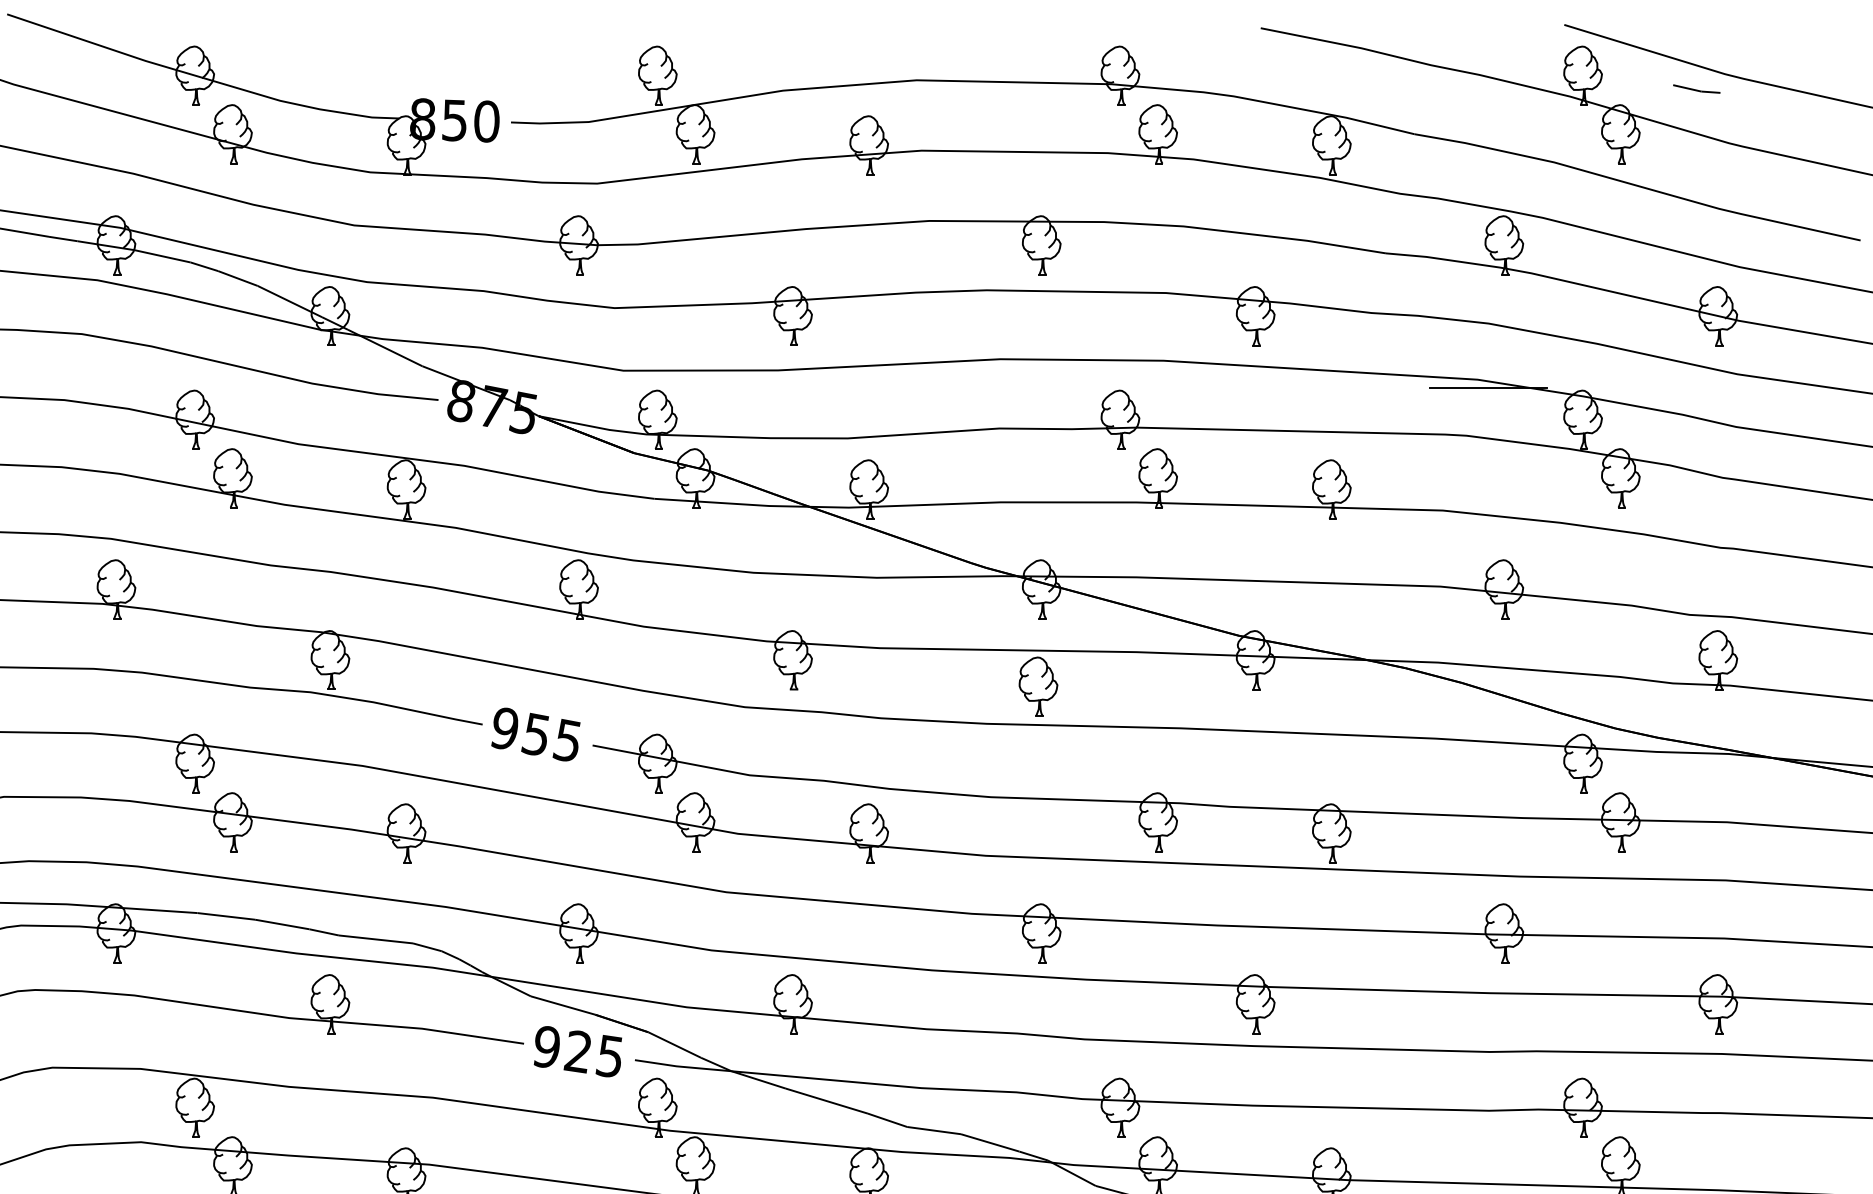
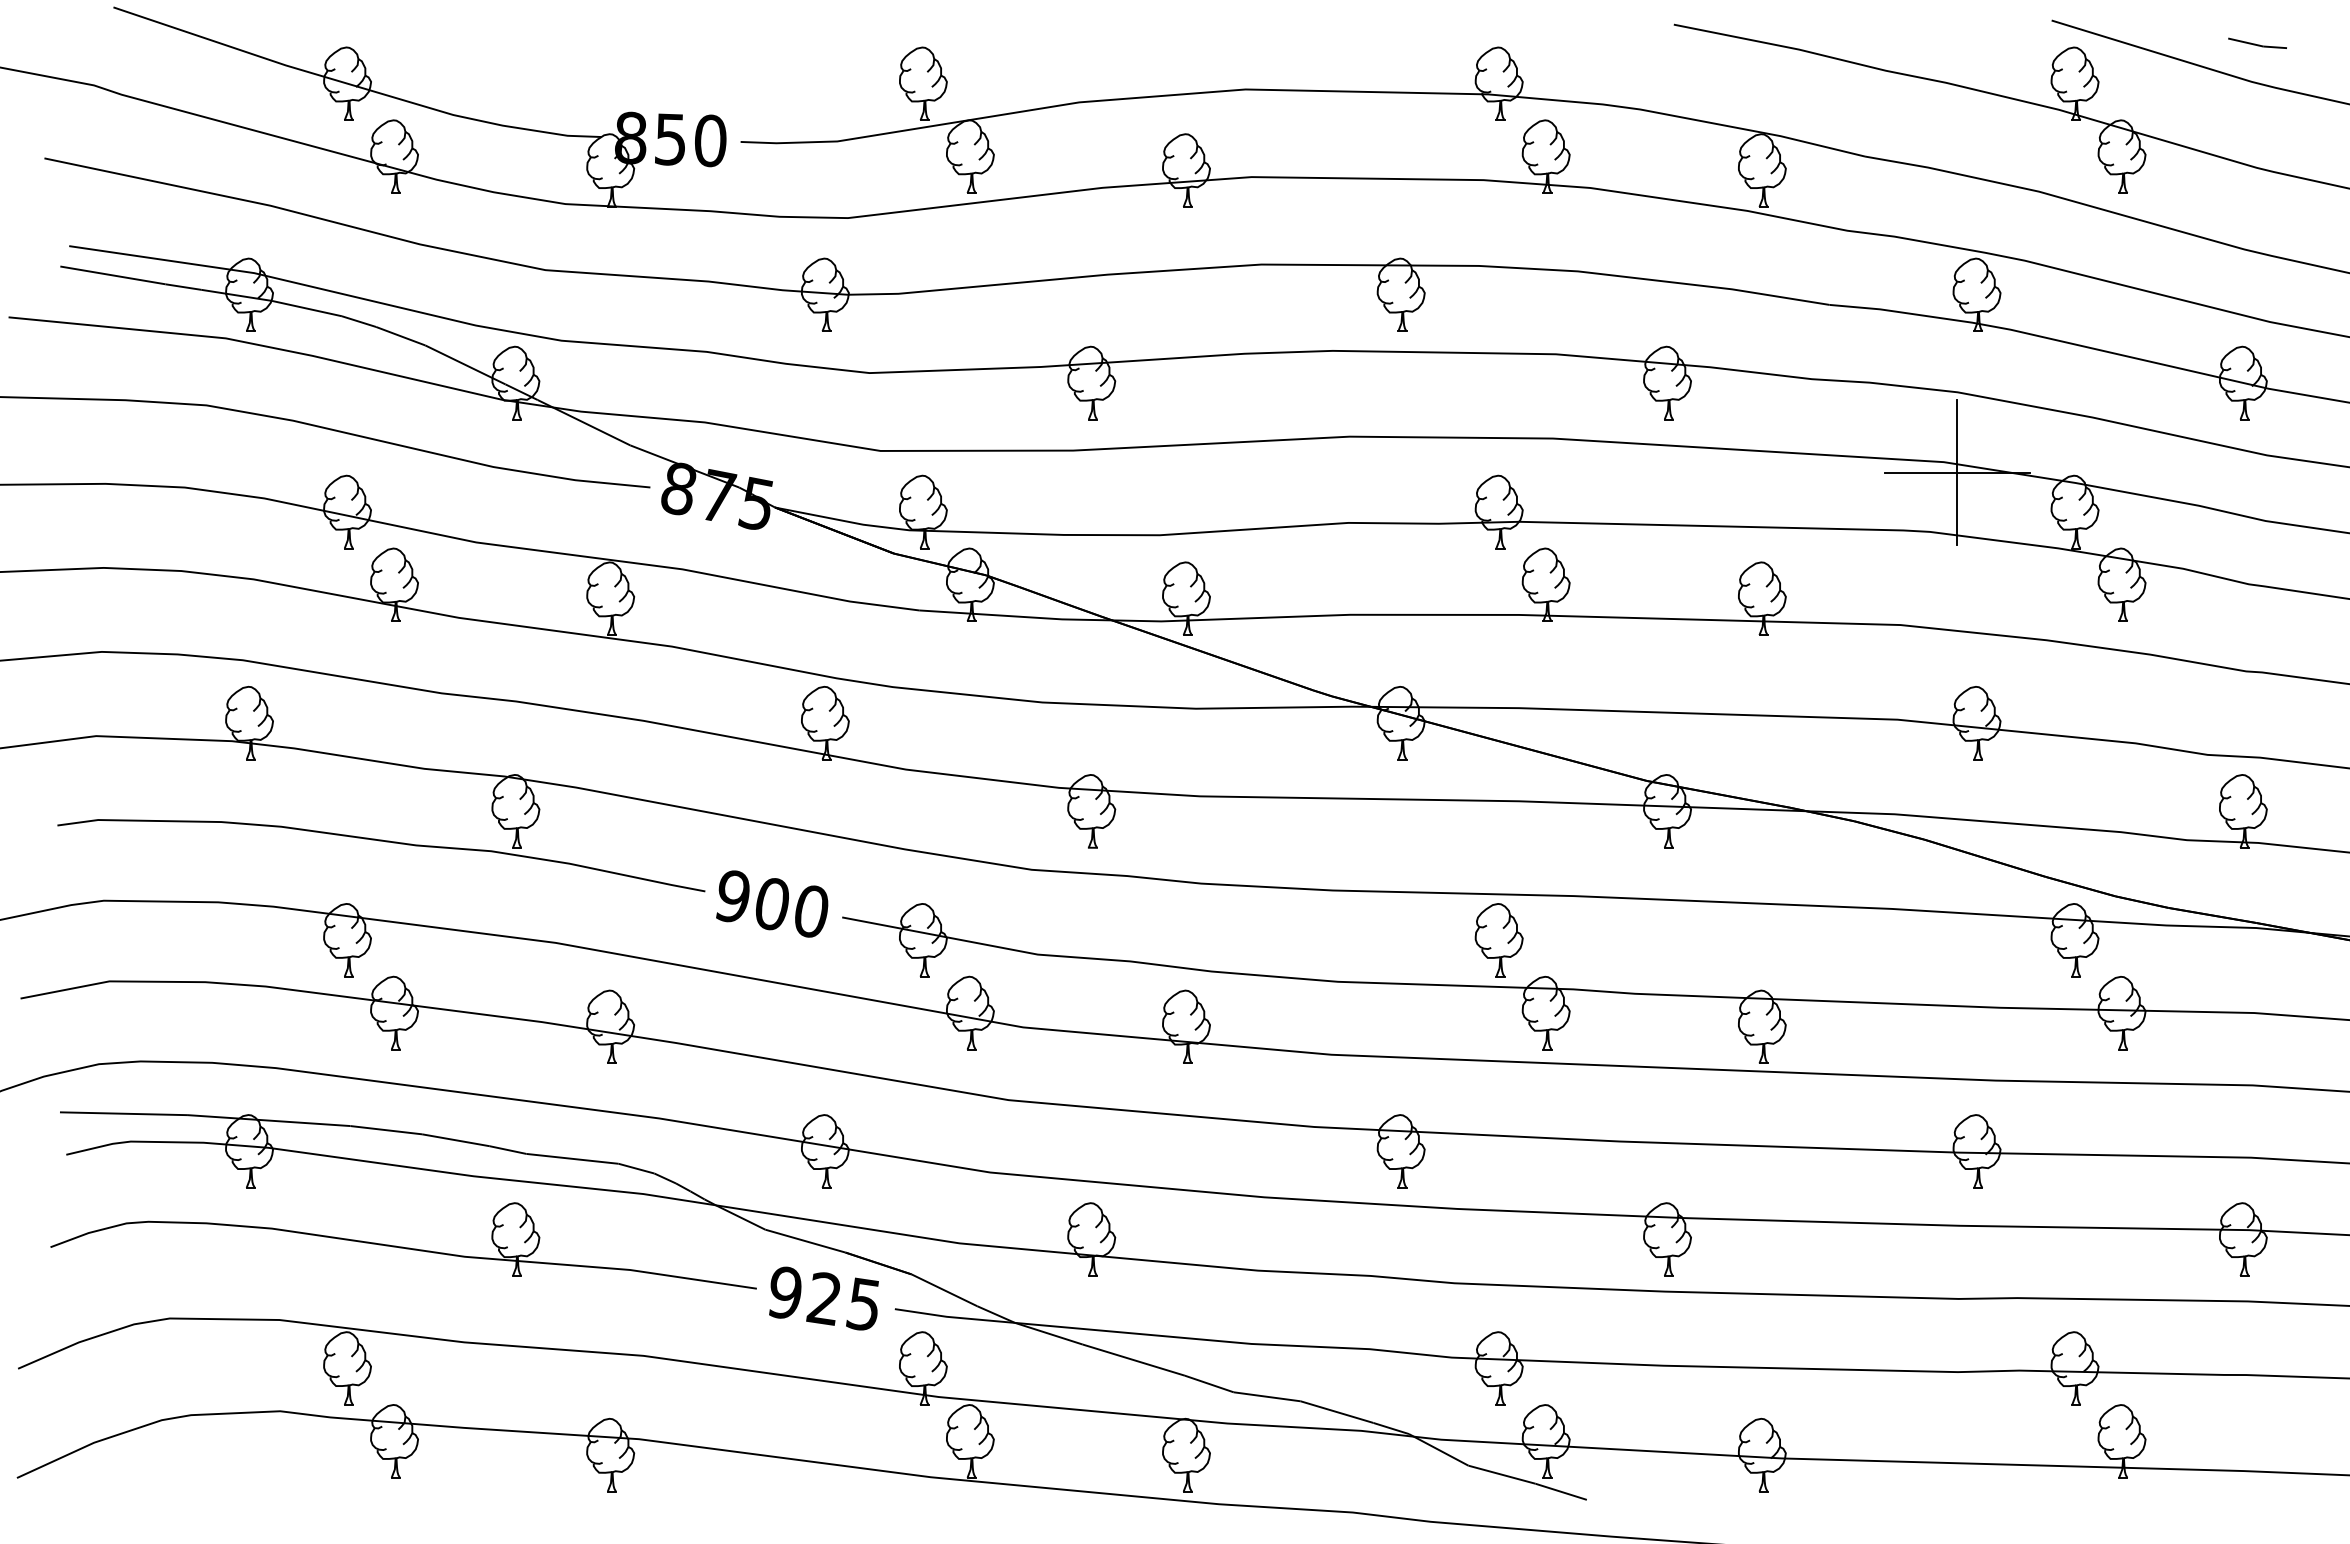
line: (1696, 89) -> (2257, 44), moved
line: (1488, 388) -> (1957, 472), added
part: (1037, 686) -> (1498, 940), moved
text: (551, 736) -> (790, 906), 955 -> 900

